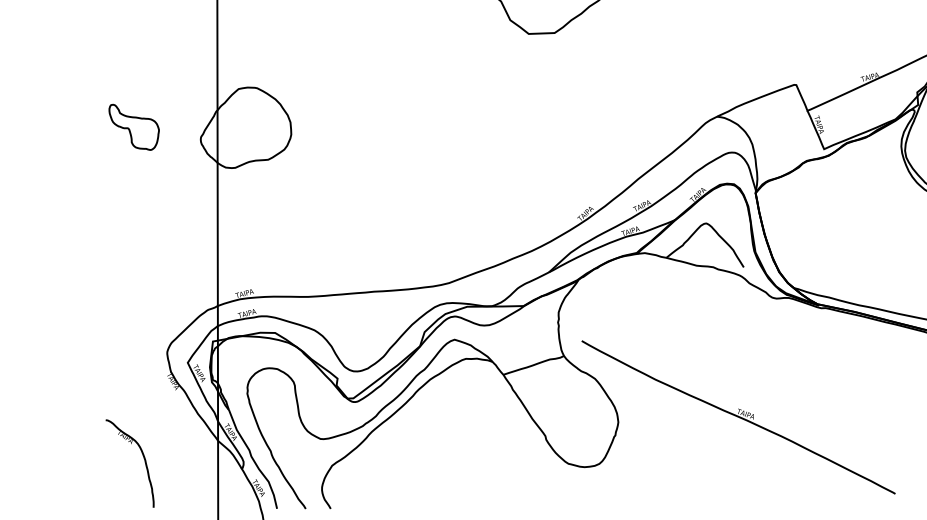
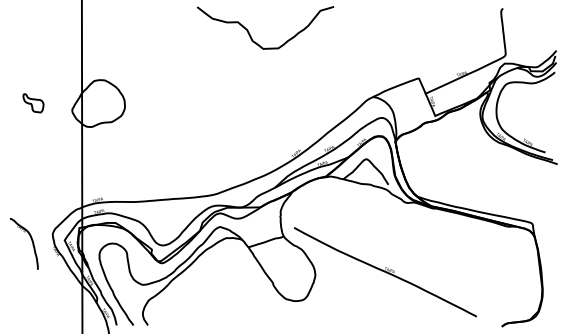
part: (134, 127) -> (33, 103), size x0.7
part: (142, 459) -> (31, 241), moved

